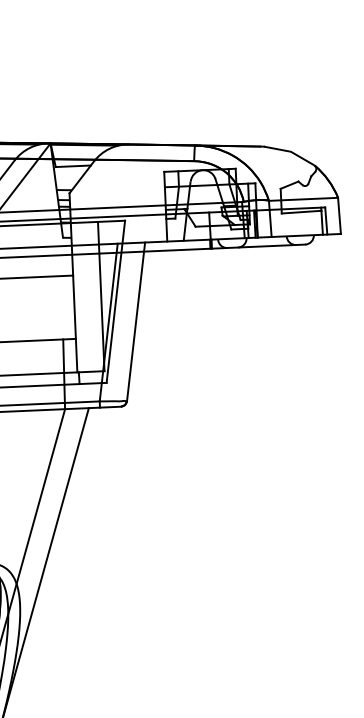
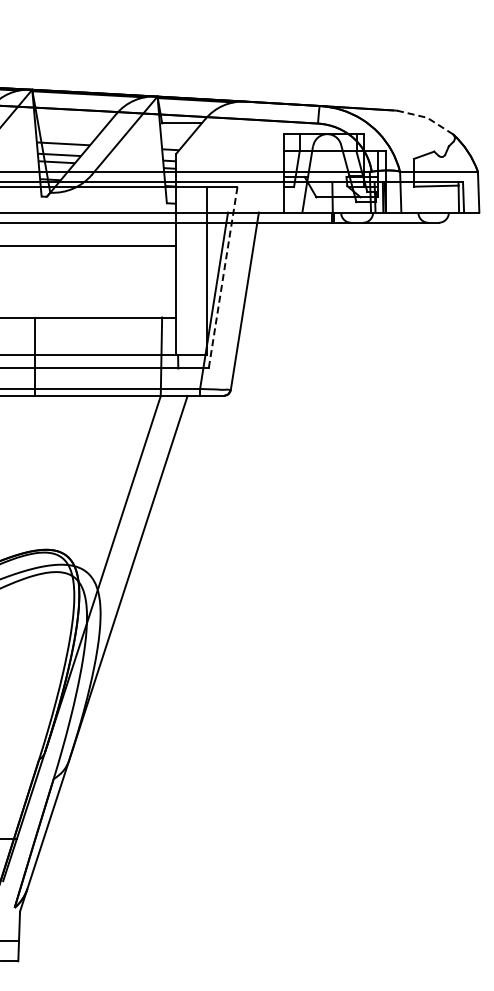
line: (291, 151) -> (427, 117), solid -> dashed
line: (116, 301) -> (223, 277), solid -> dashed

